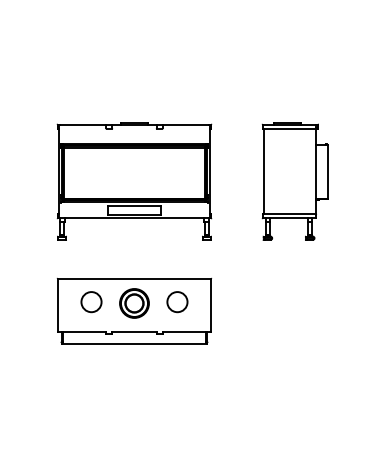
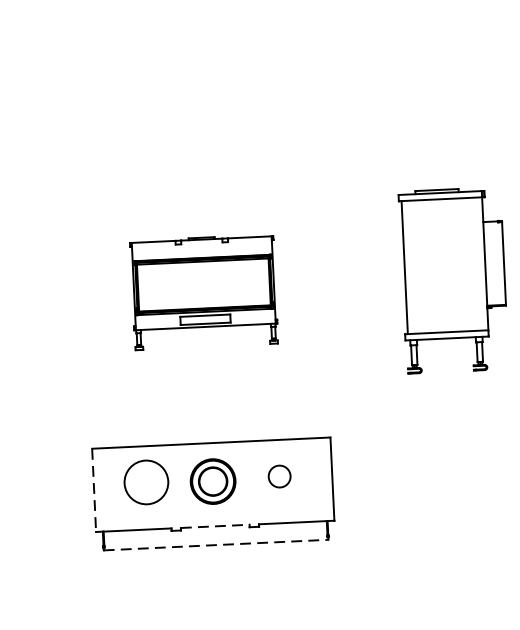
part: (134, 181) -> (204, 292), size x0.6
circle: (91, 302) -> (146, 483), size x1.4
circle: (177, 302) -> (279, 476), size x0.7
line: (57, 305) -> (93, 490), solid -> dashed
line: (134, 332) -> (215, 526), solid -> dashed
line: (134, 344) -> (216, 545), solid -> dashed

